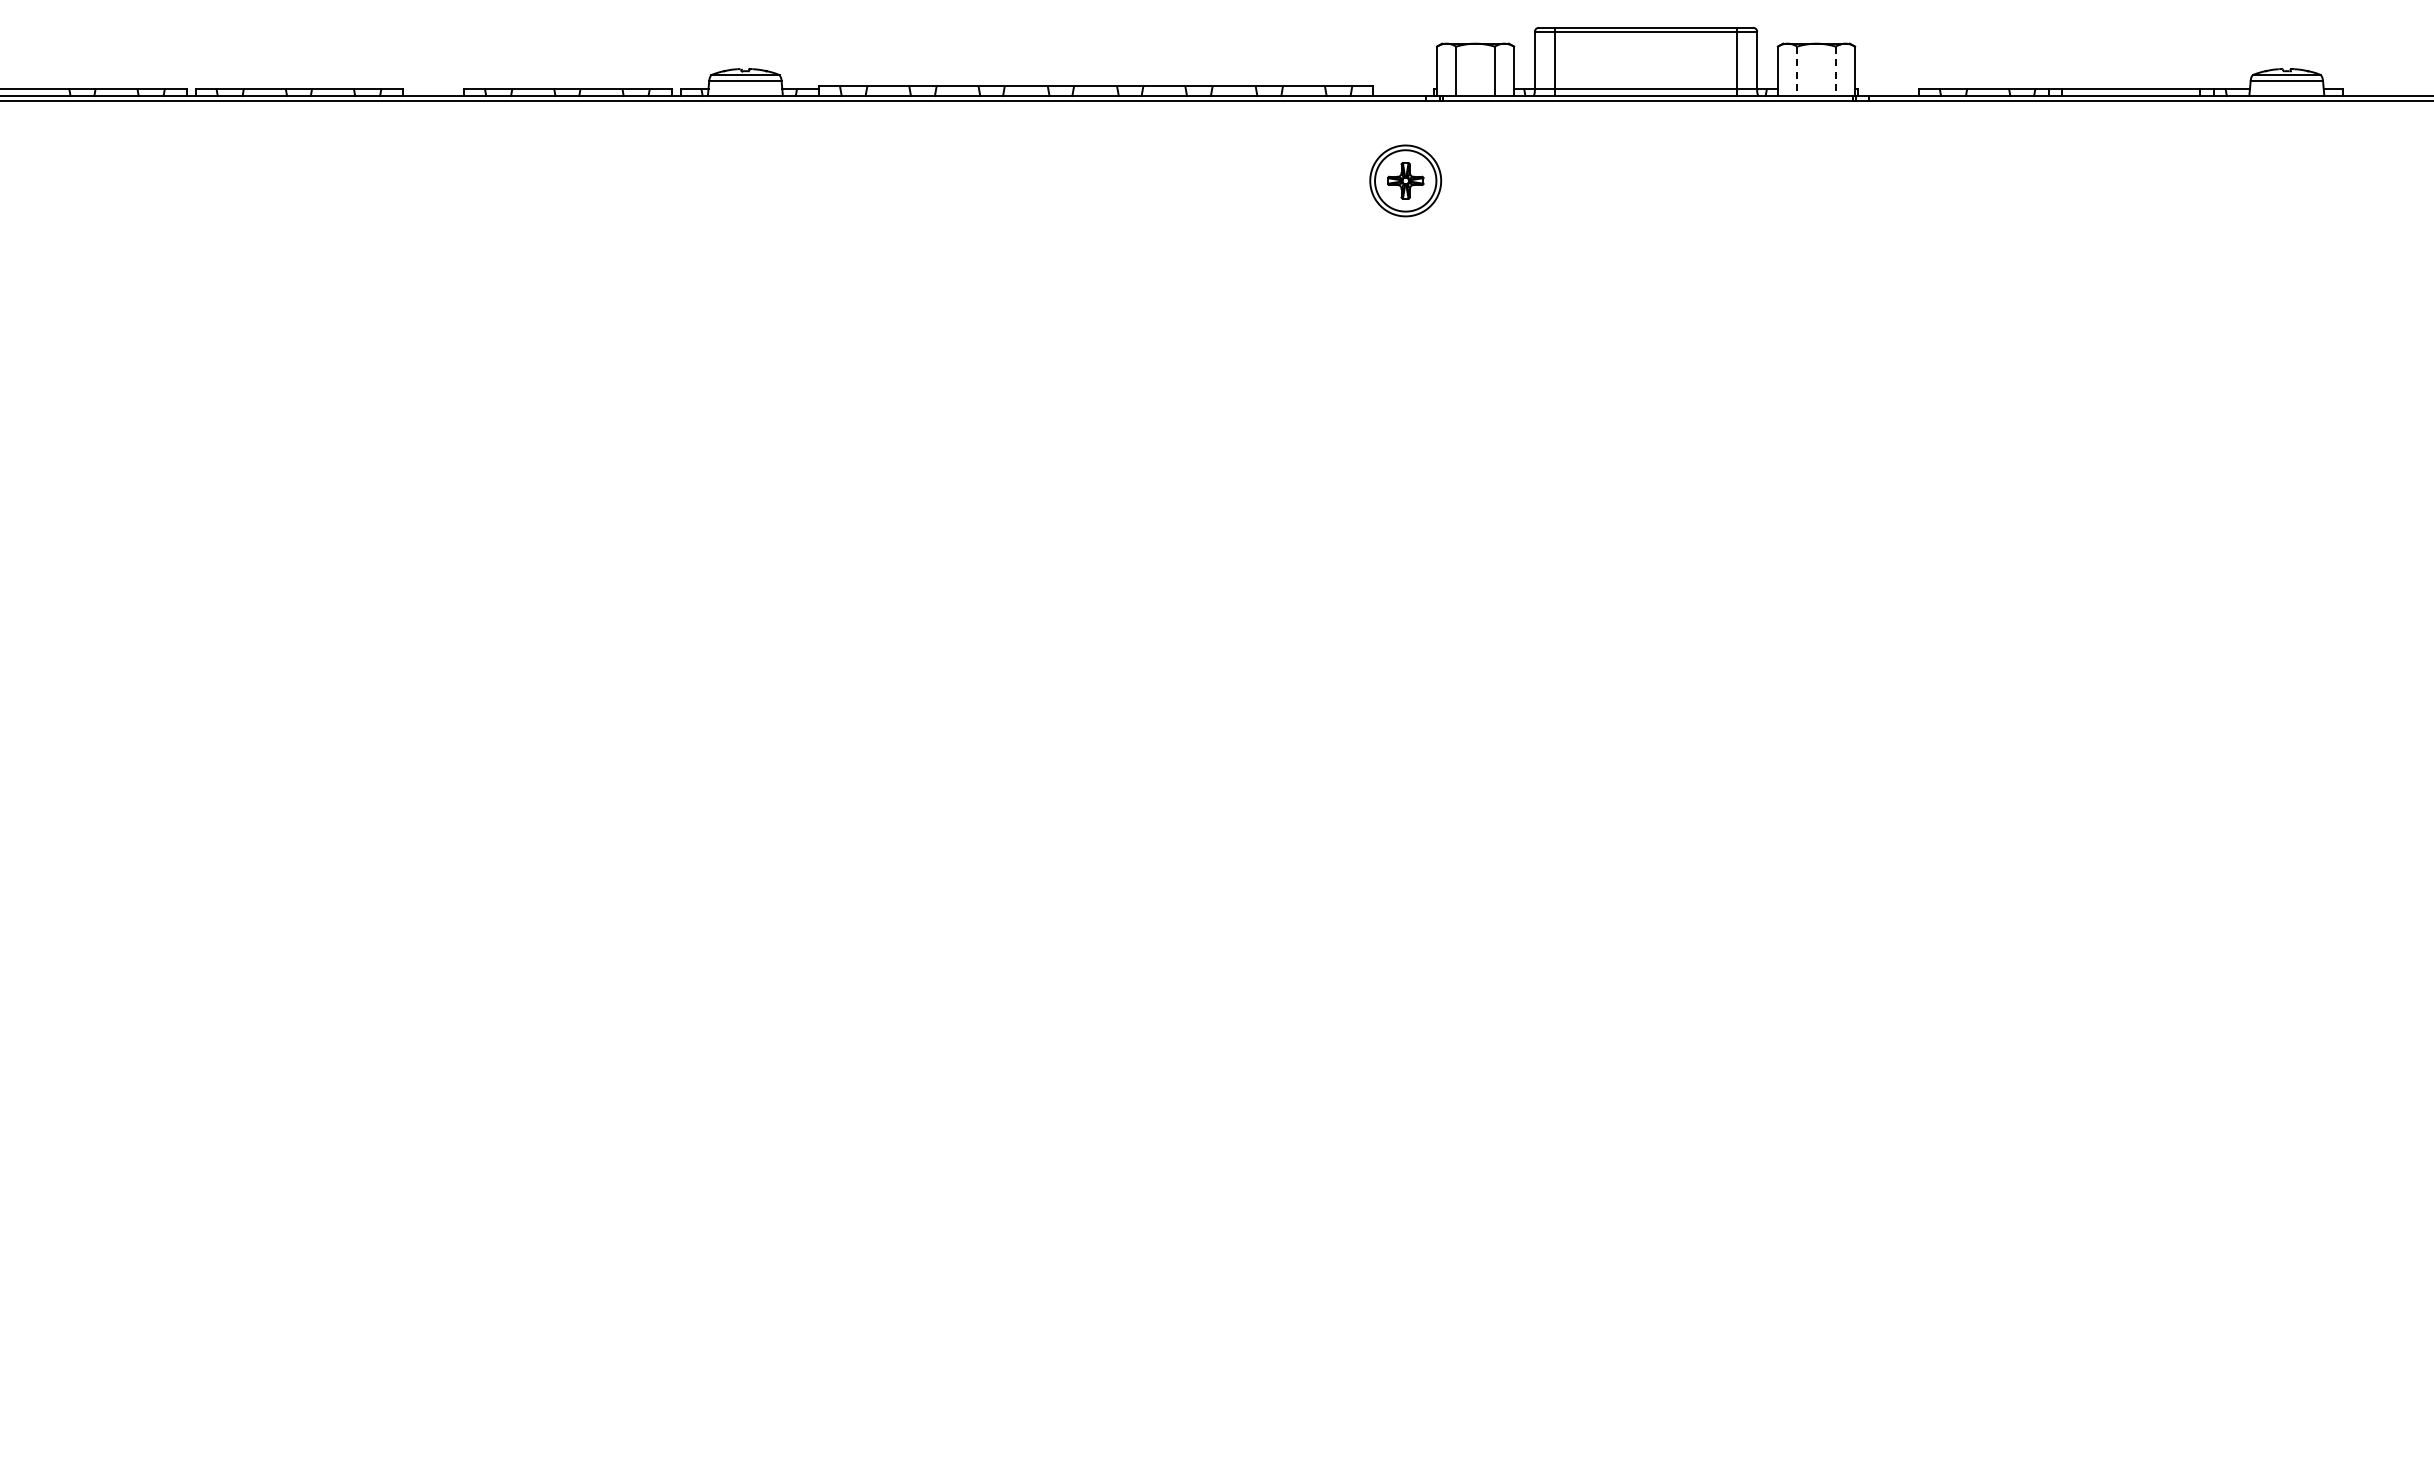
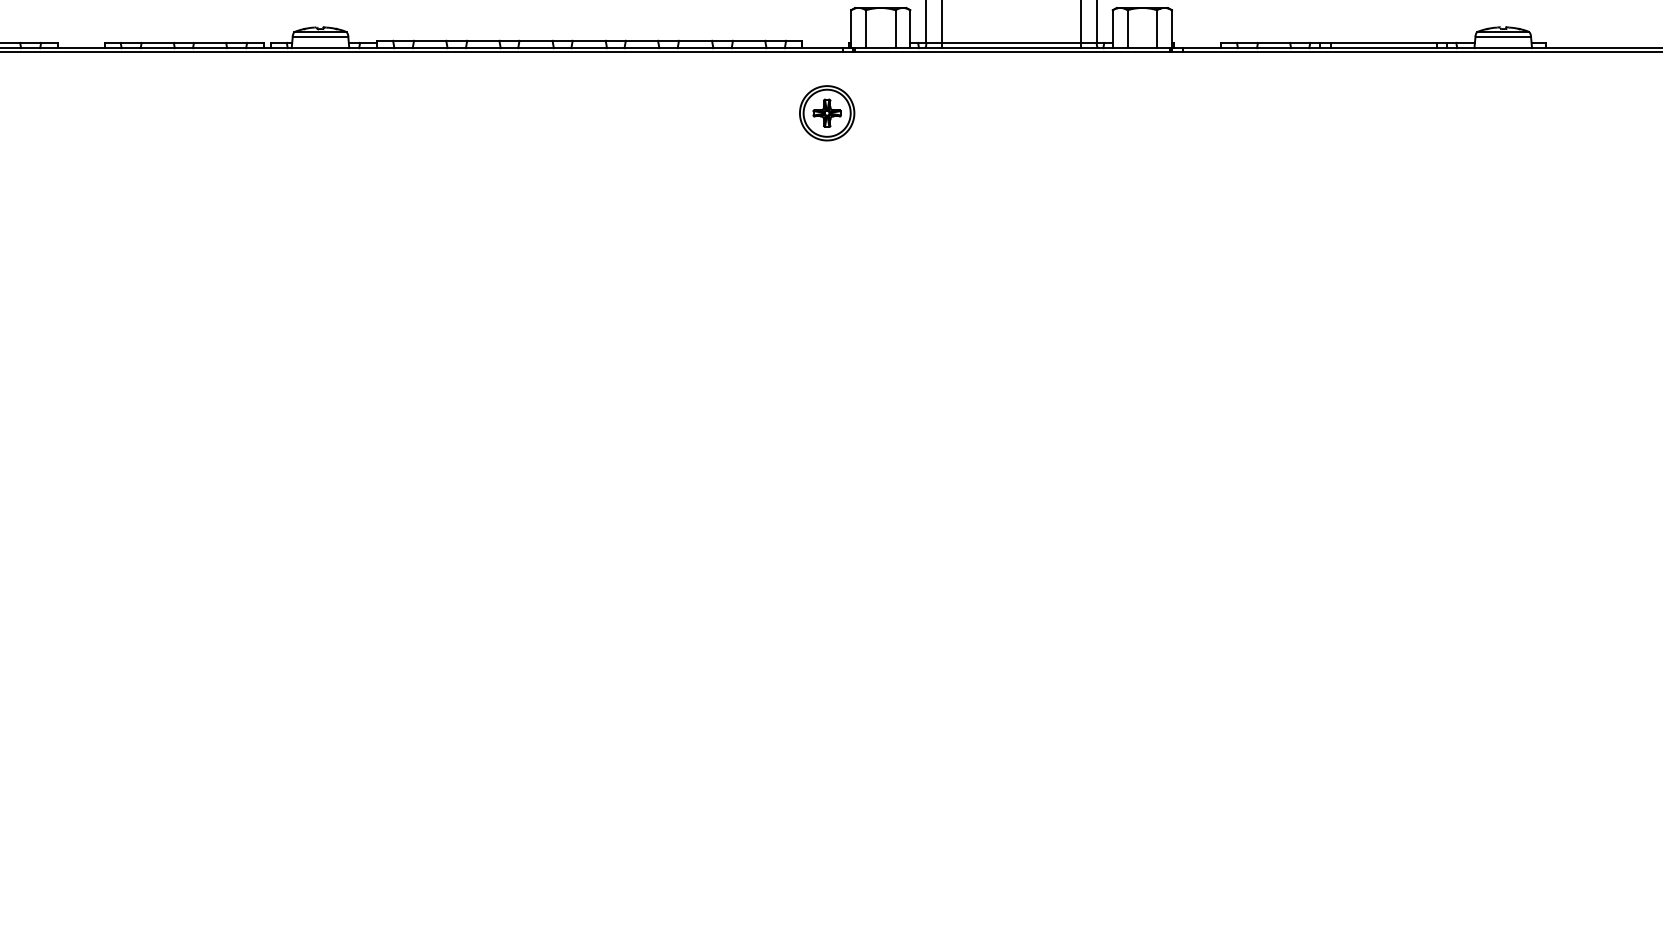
line: (1797, 71) -> (1127, 29), dashed -> solid
line: (1835, 71) -> (1156, 29), dashed -> solid

